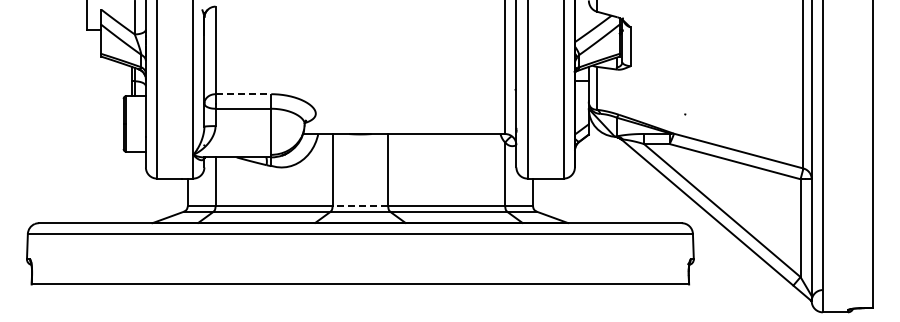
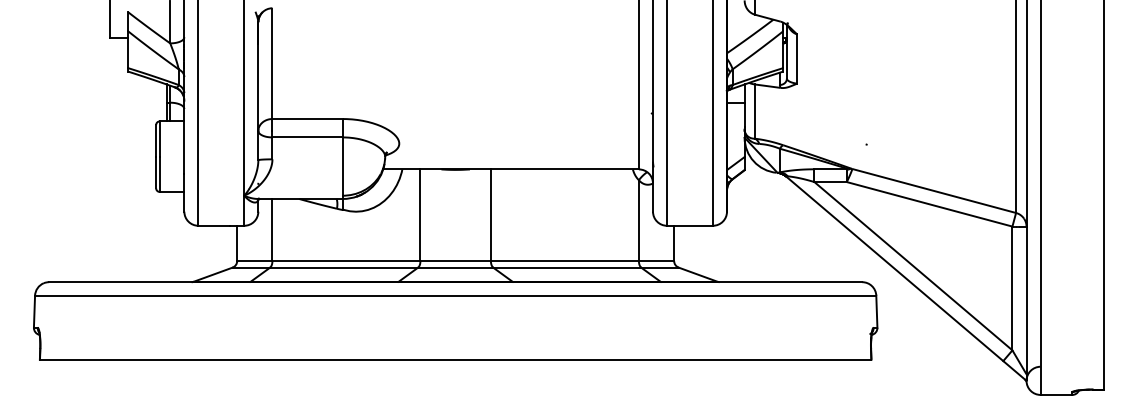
line: (243, 94) -> (307, 119), dashed -> solid
line: (360, 206) -> (455, 261), dashed -> solid

